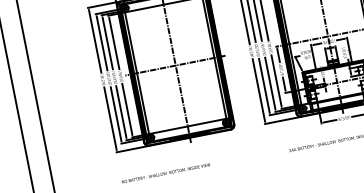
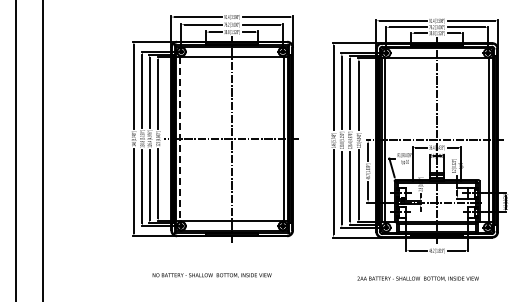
line: (137, 73) -> (180, 139), solid -> dashed
text: (165, 173) -> (211, 275), moved

